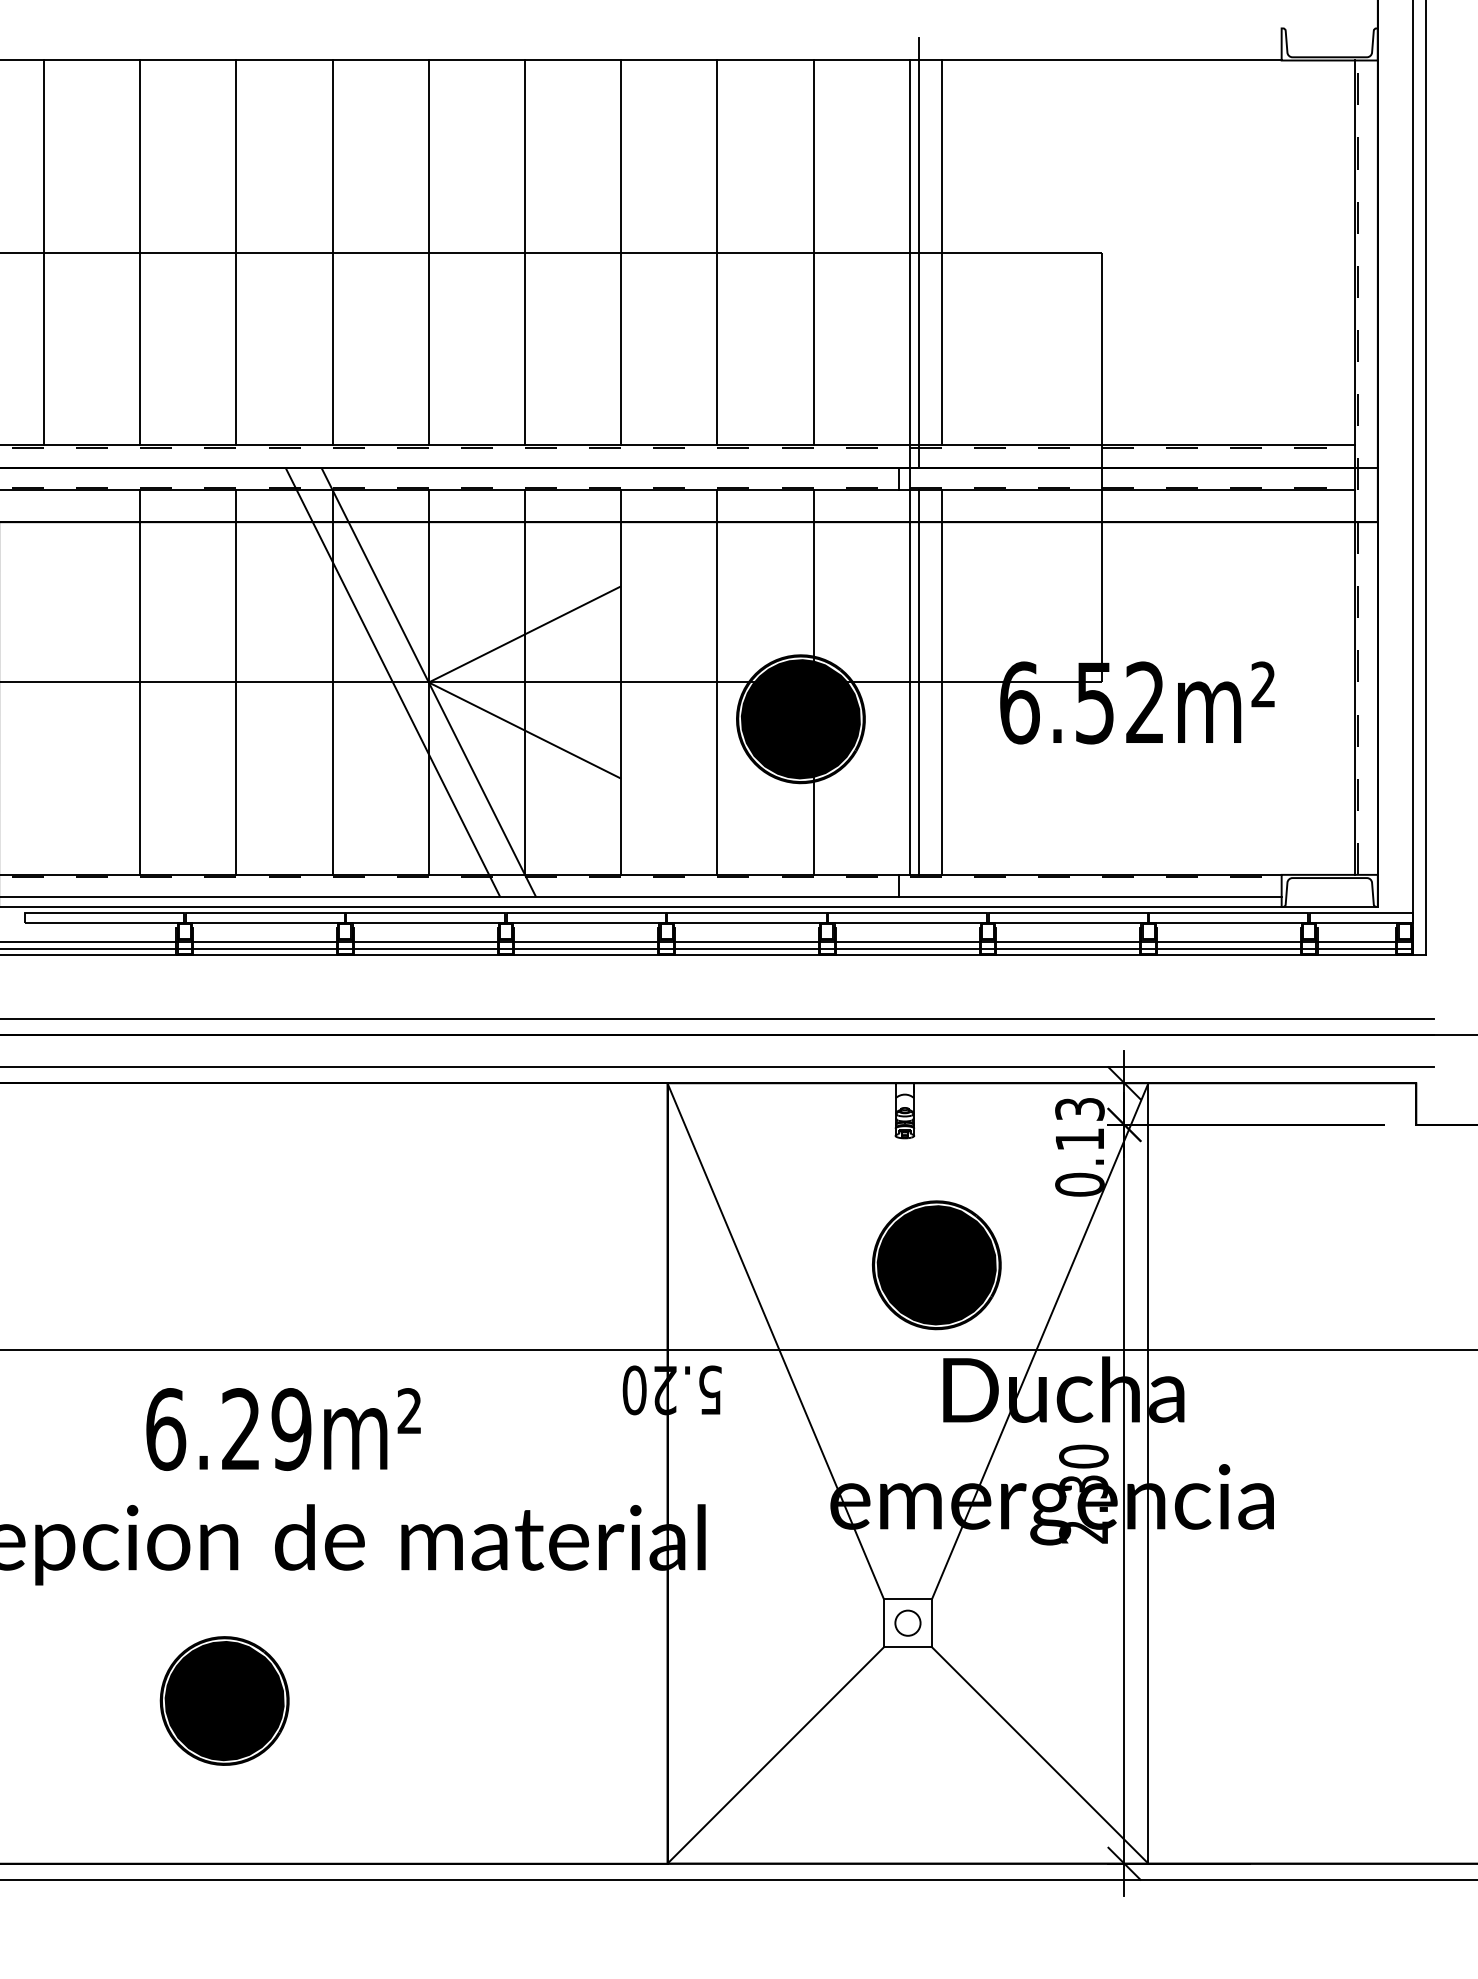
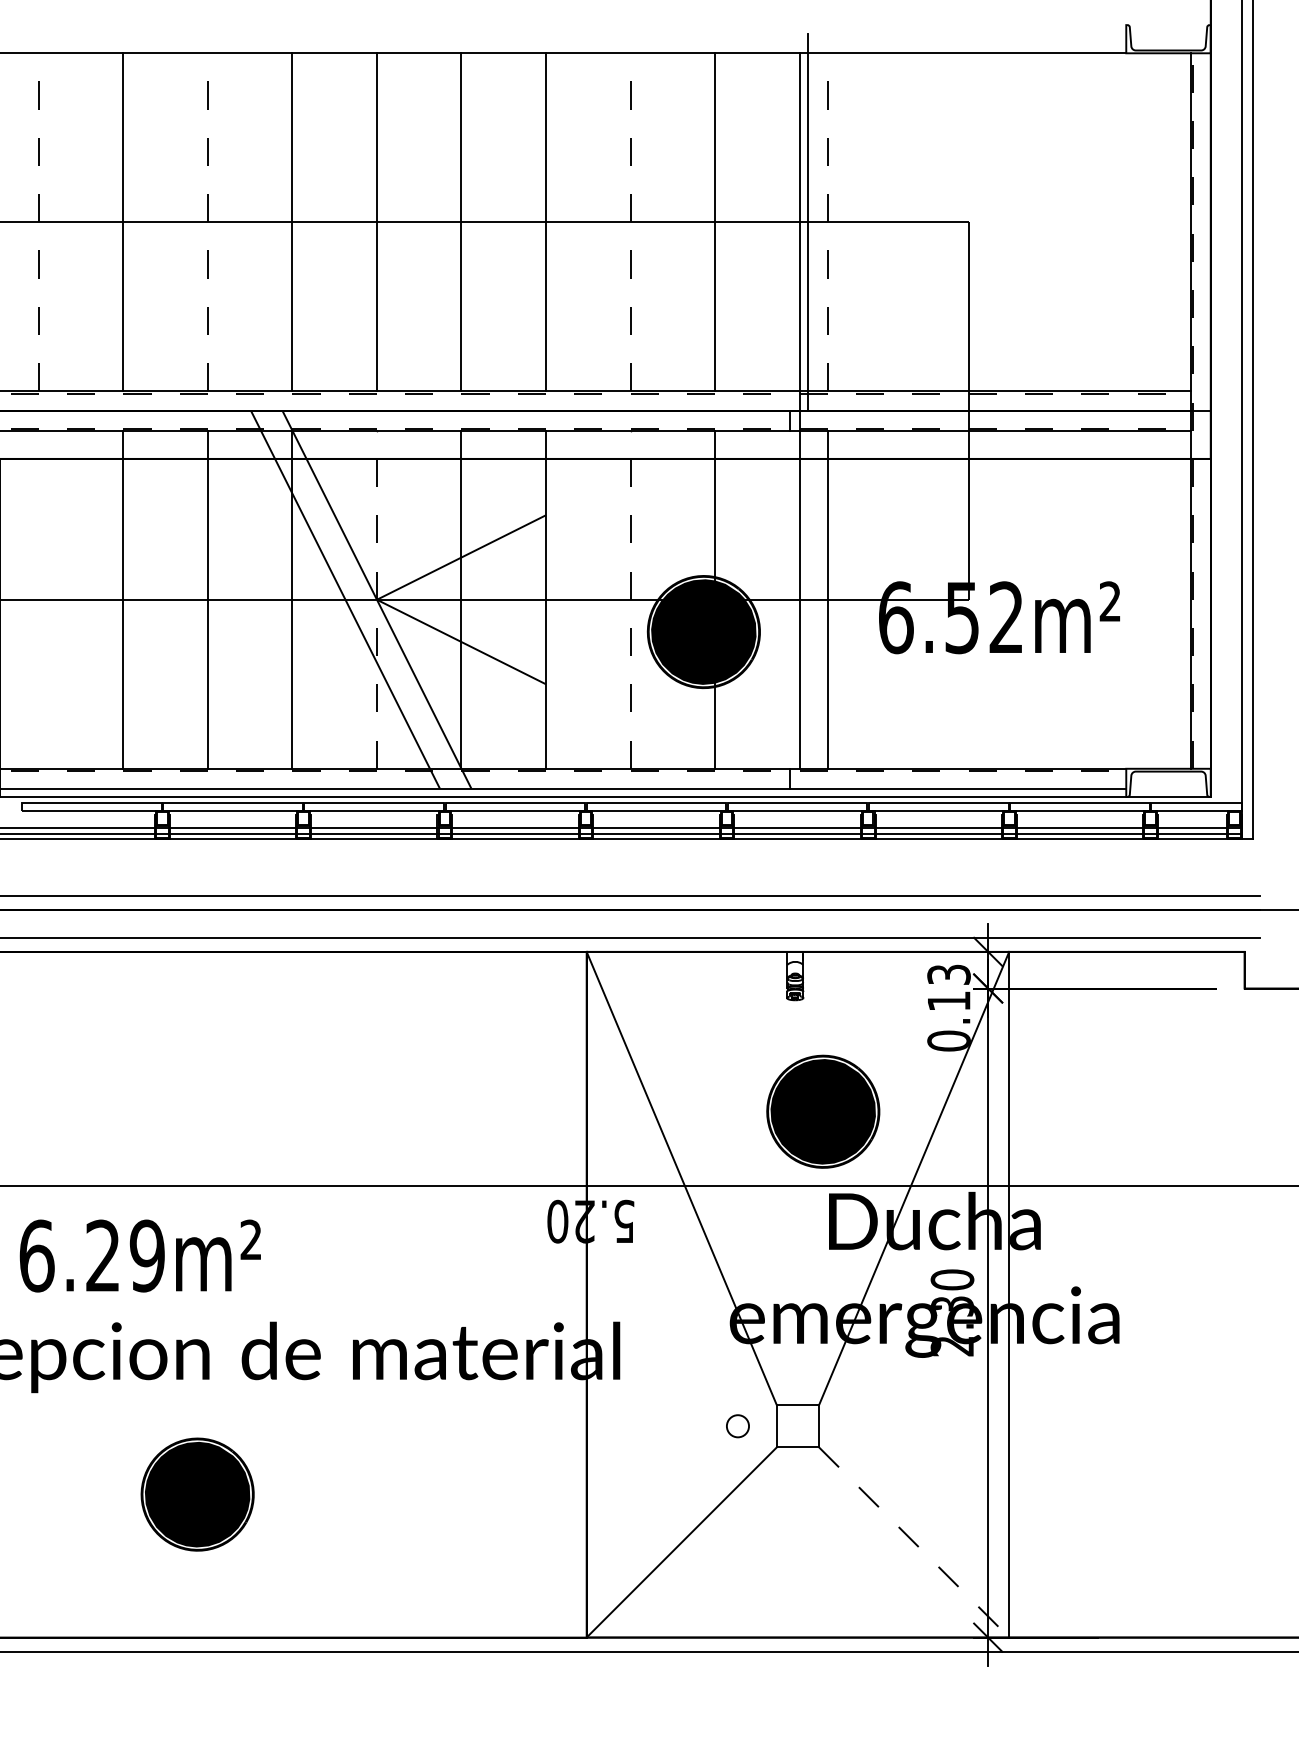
line: (43, 251) -> (38, 221), solid -> dashed
line: (235, 251) -> (207, 221), solid -> dashed
line: (717, 251) -> (630, 221), solid -> dashed
line: (941, 251) -> (827, 221), solid -> dashed
line: (428, 682) -> (376, 599), solid -> dashed
line: (717, 682) -> (630, 599), solid -> dashed
line: (918, 682) -> (807, 599), removed
text: (282, 1428) -> (139, 1255), moved
circle: (907, 1623) -> (737, 1426), moved
line: (1040, 1755) -> (914, 1542), solid -> dashed

